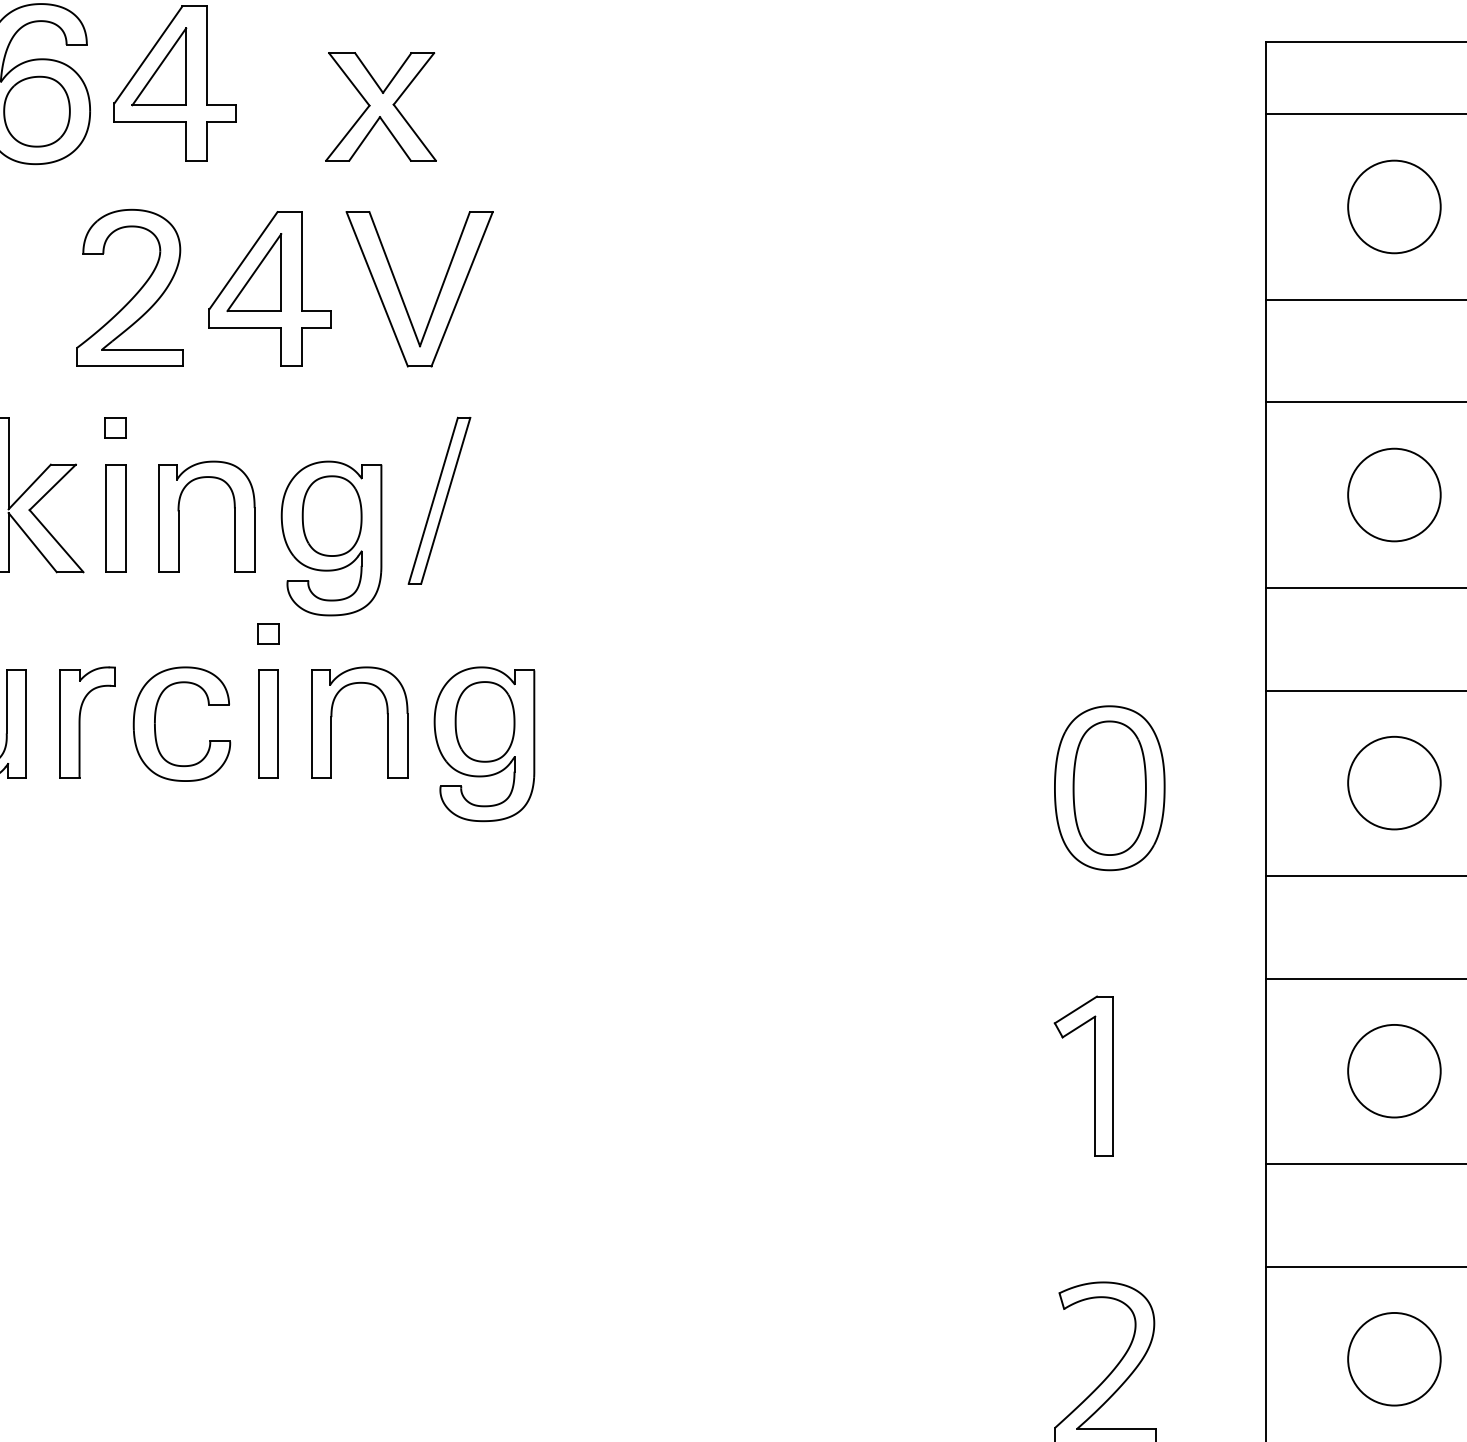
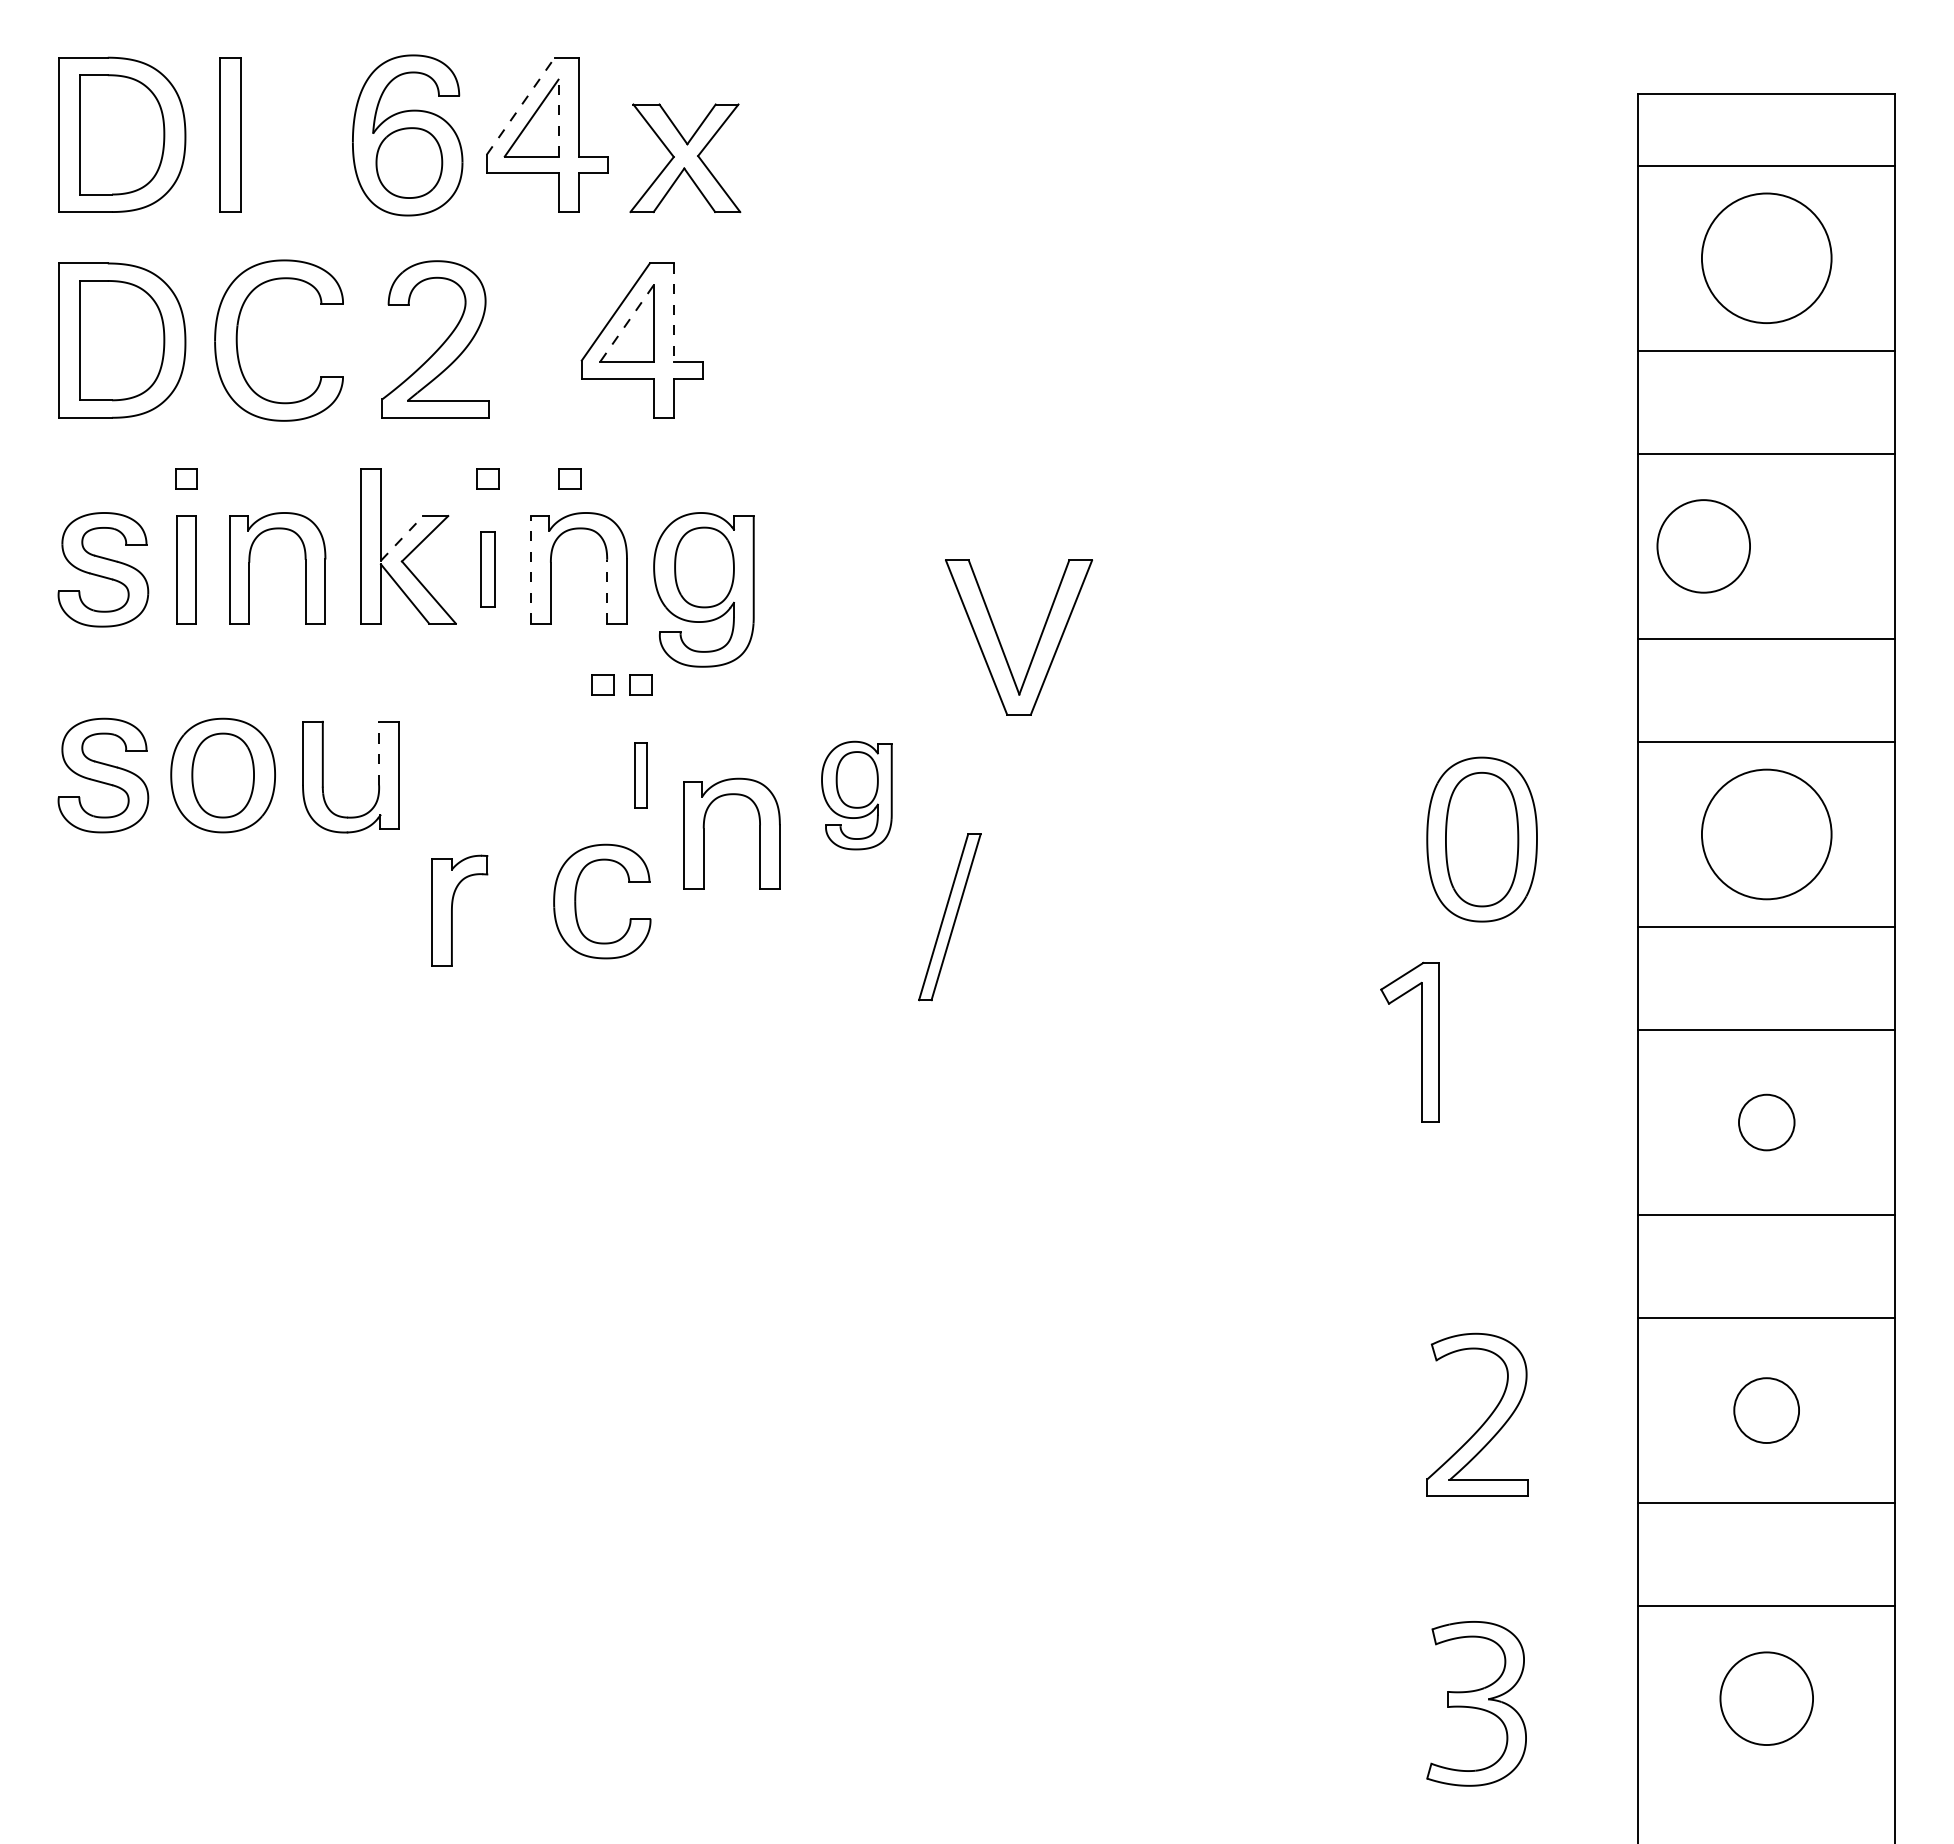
line: (149, 54) -> (521, 105), solid -> dashed
line: (186, 66) -> (558, 117), solid -> dashed
part: (381, 107) -> (685, 158), moved
circle: (1394, 207) -> (1766, 258), size x1.4
line: (302, 262) -> (674, 313), solid -> dashed
line: (254, 272) -> (626, 323), solid -> dashed
part: (136, 293) -> (441, 344), moved
part: (438, 294) -> (1037, 642), moved
part: (197, 427) -> (569, 478), added
line: (30, 487) -> (402, 538), solid -> dashed
circle: (1394, 495) -> (1703, 546), moved
part: (439, 501) -> (949, 917), moved
part: (115, 518) -> (487, 569), size x0.7
line: (159, 518) -> (531, 569), solid -> dashed
line: (235, 540) -> (607, 591), solid -> dashed
part: (230, 633) -> (602, 684), added
line: (7, 701) -> (379, 752), solid -> dashed
part: (80, 722) -> (452, 910), moved
part: (332, 722) -> (704, 833), moved
part: (156, 724) -> (576, 901), moved
part: (268, 724) -> (640, 775), size x0.6
part: (484, 744) -> (856, 795), size x0.7
circle: (1394, 783) -> (1766, 834), size x1.4
circle: (1394, 1071) -> (1766, 1122), size x0.6
part: (1095, 1075) -> (1421, 1041), moved
circle: (1394, 1359) -> (1766, 1410), size x0.7

